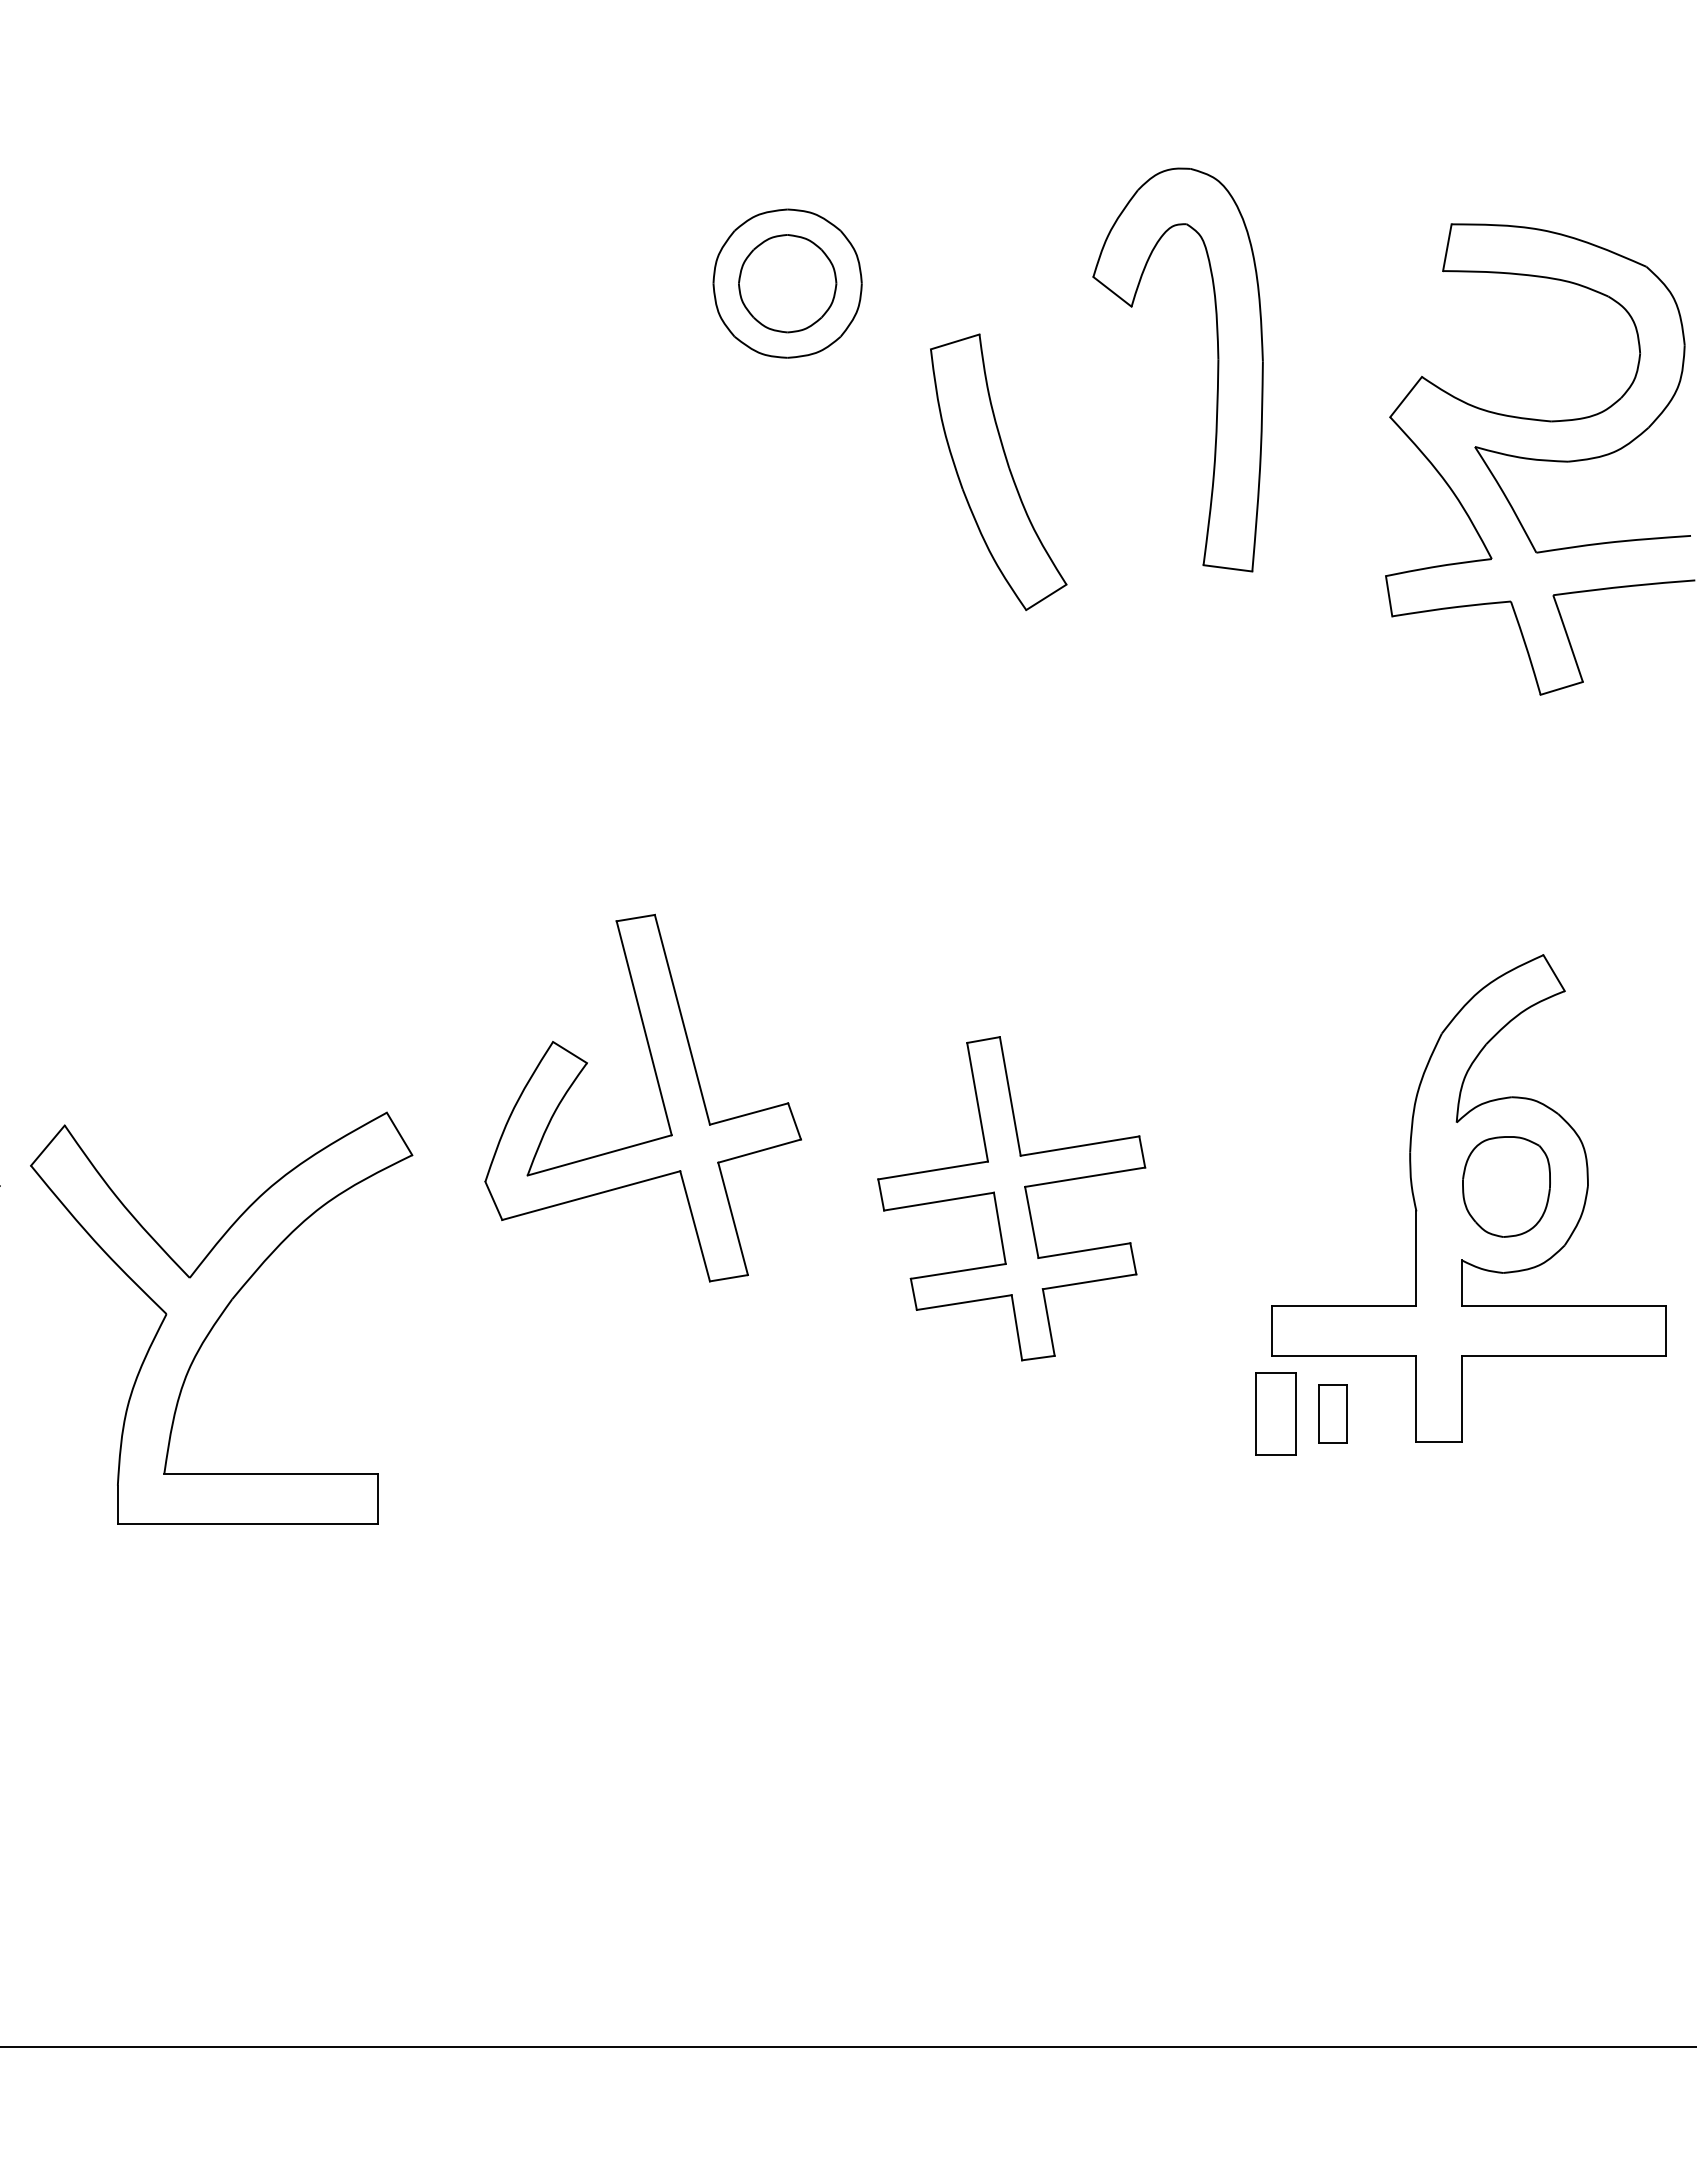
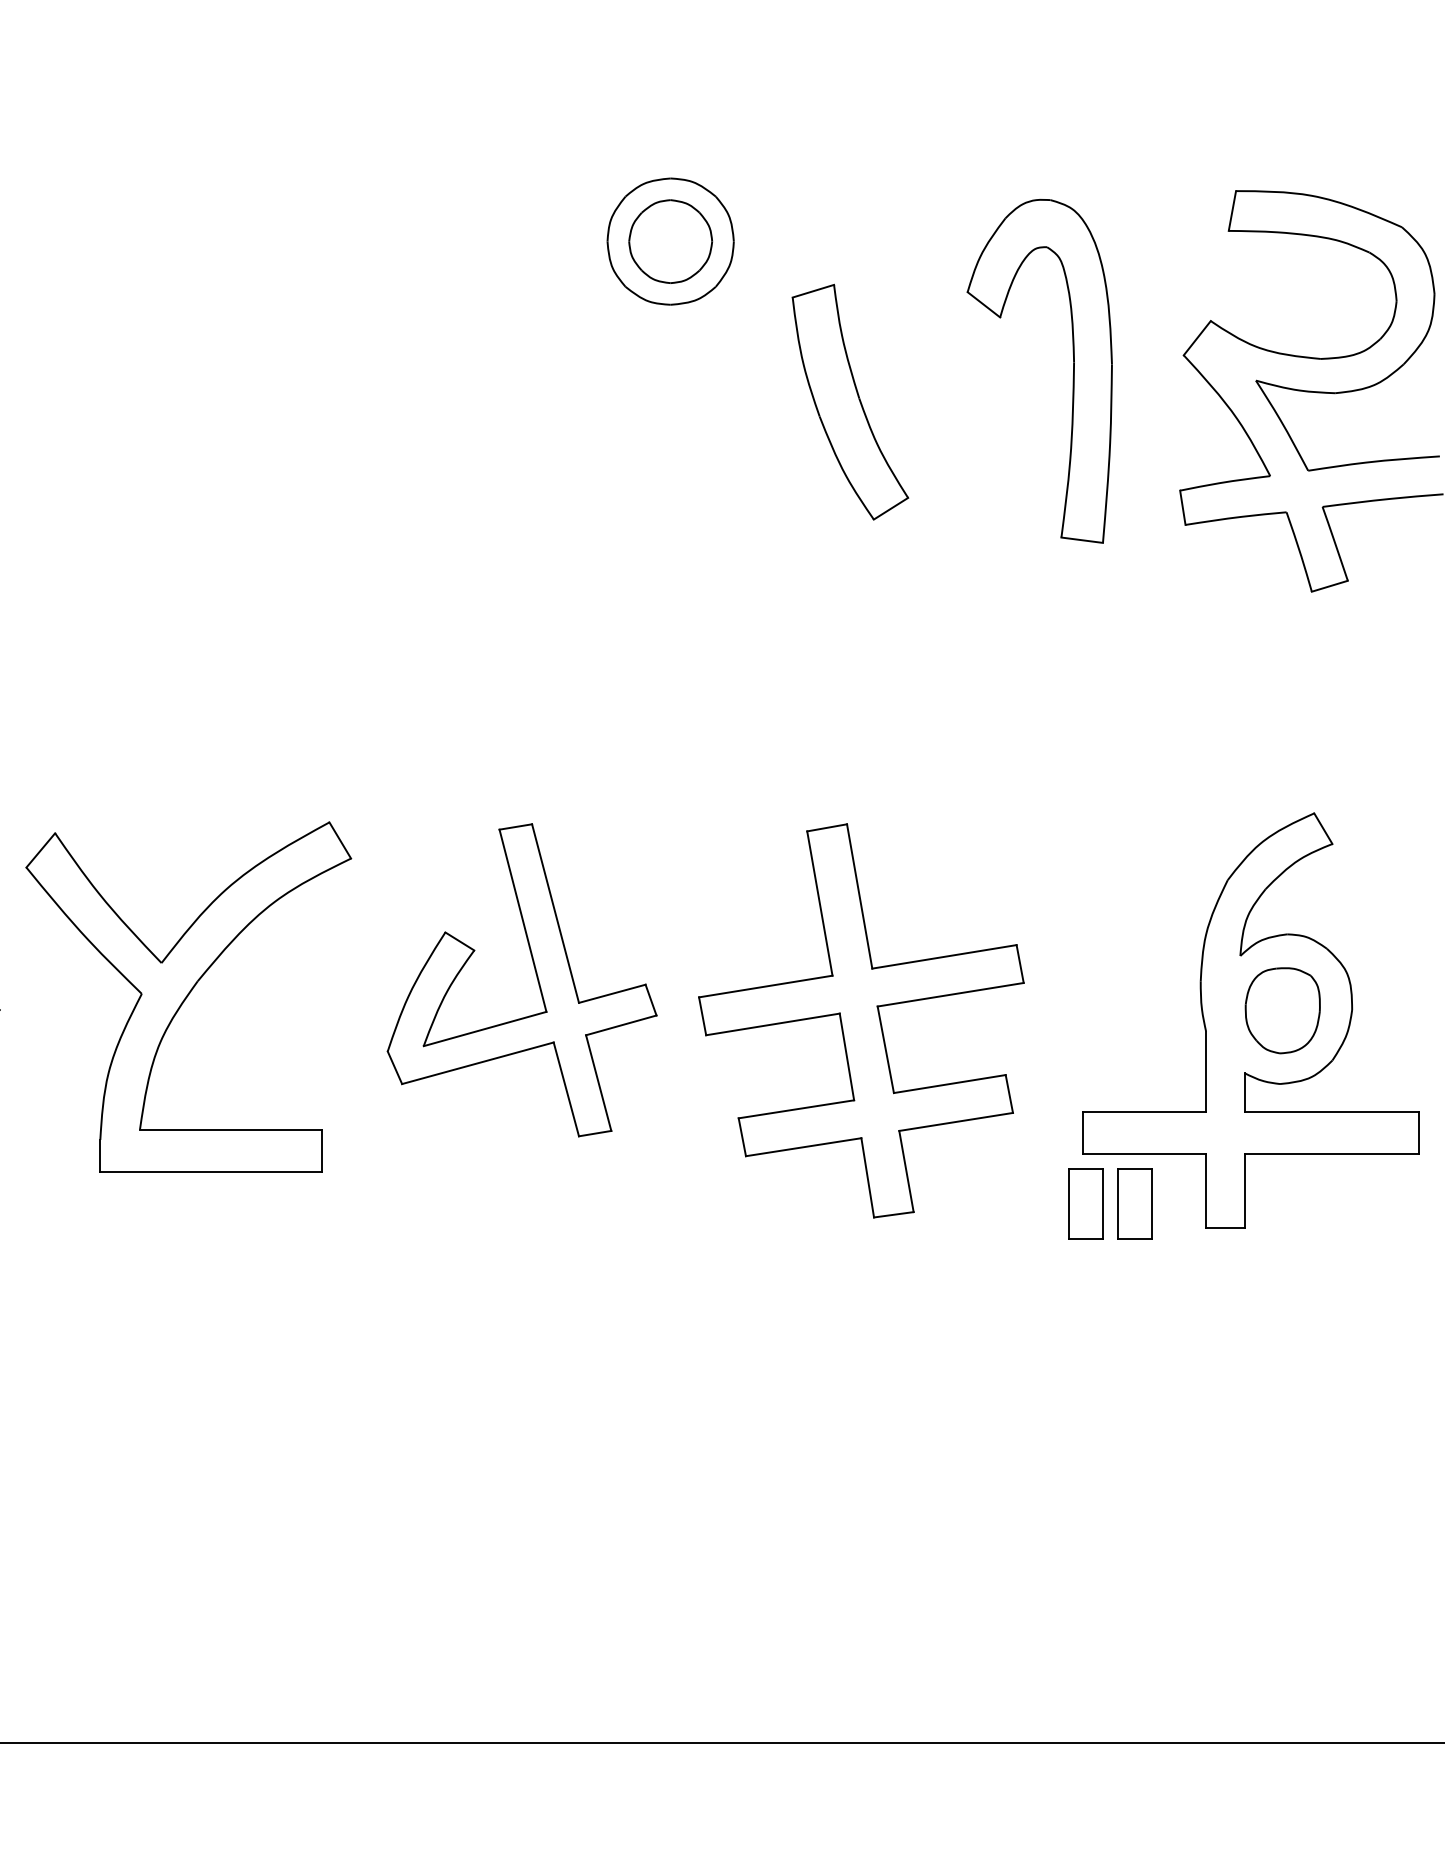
part: (1217, 369) -> (1073, 370), moved
part: (659, 1092) -> (536, 975), moved
part: (1011, 1198) -> (861, 1020), size x1.43
part: (221, 1317) -> (188, 996), moved
part: (1332, 1413) -> (1134, 1203), size x1.43

